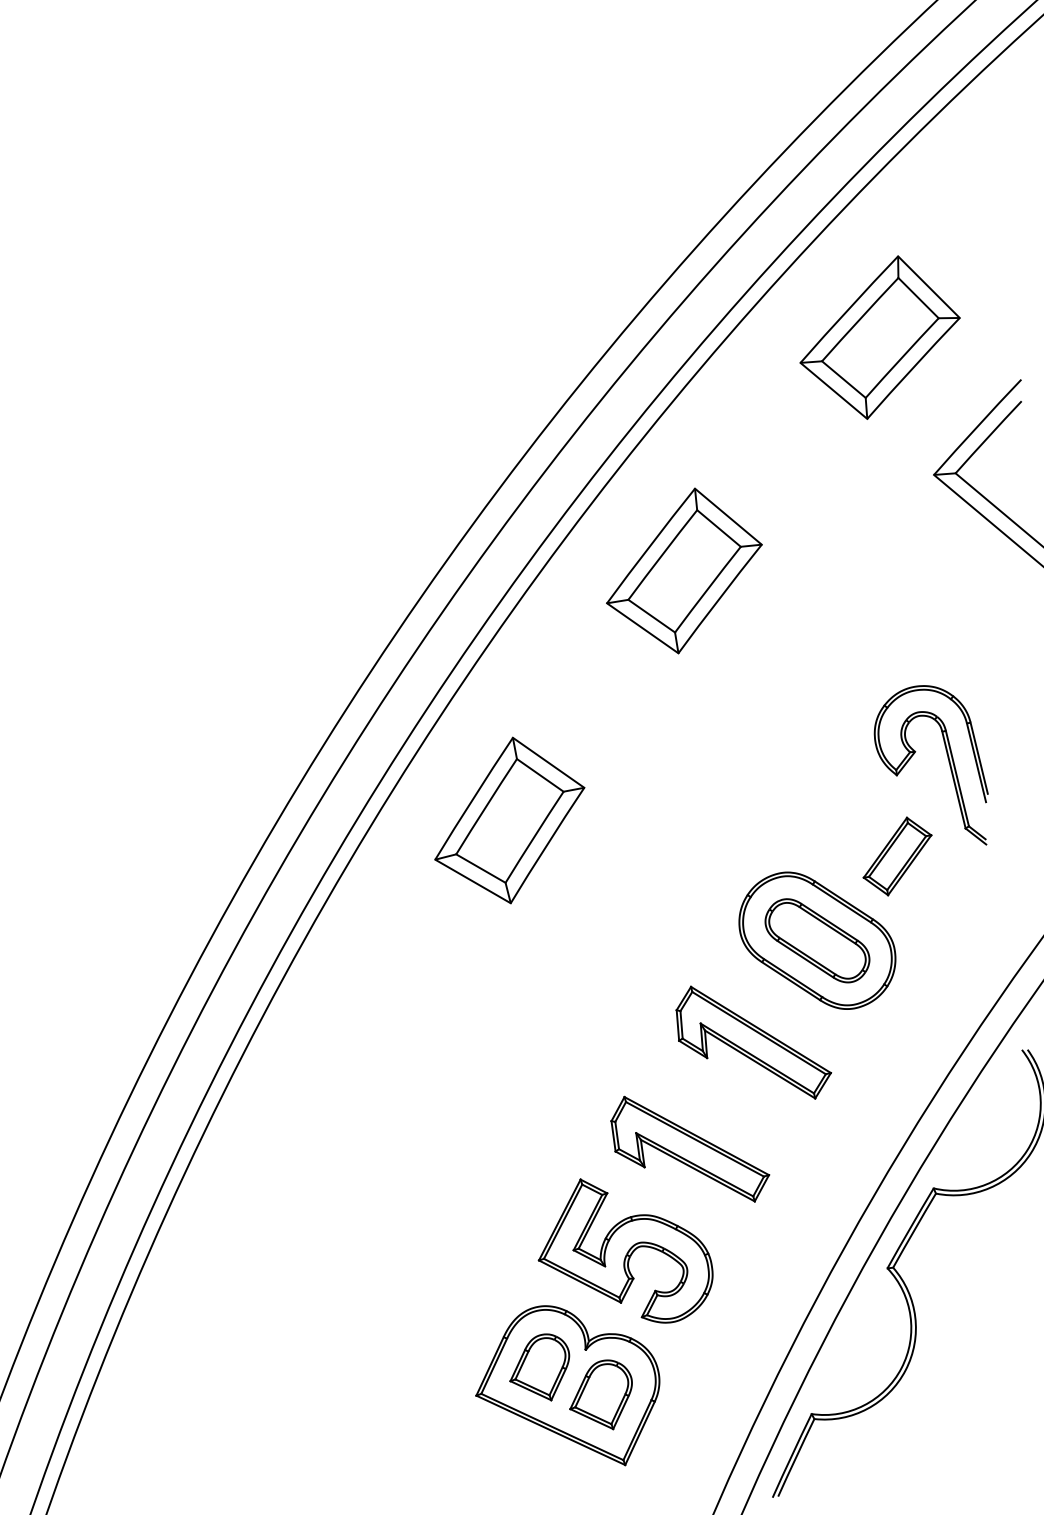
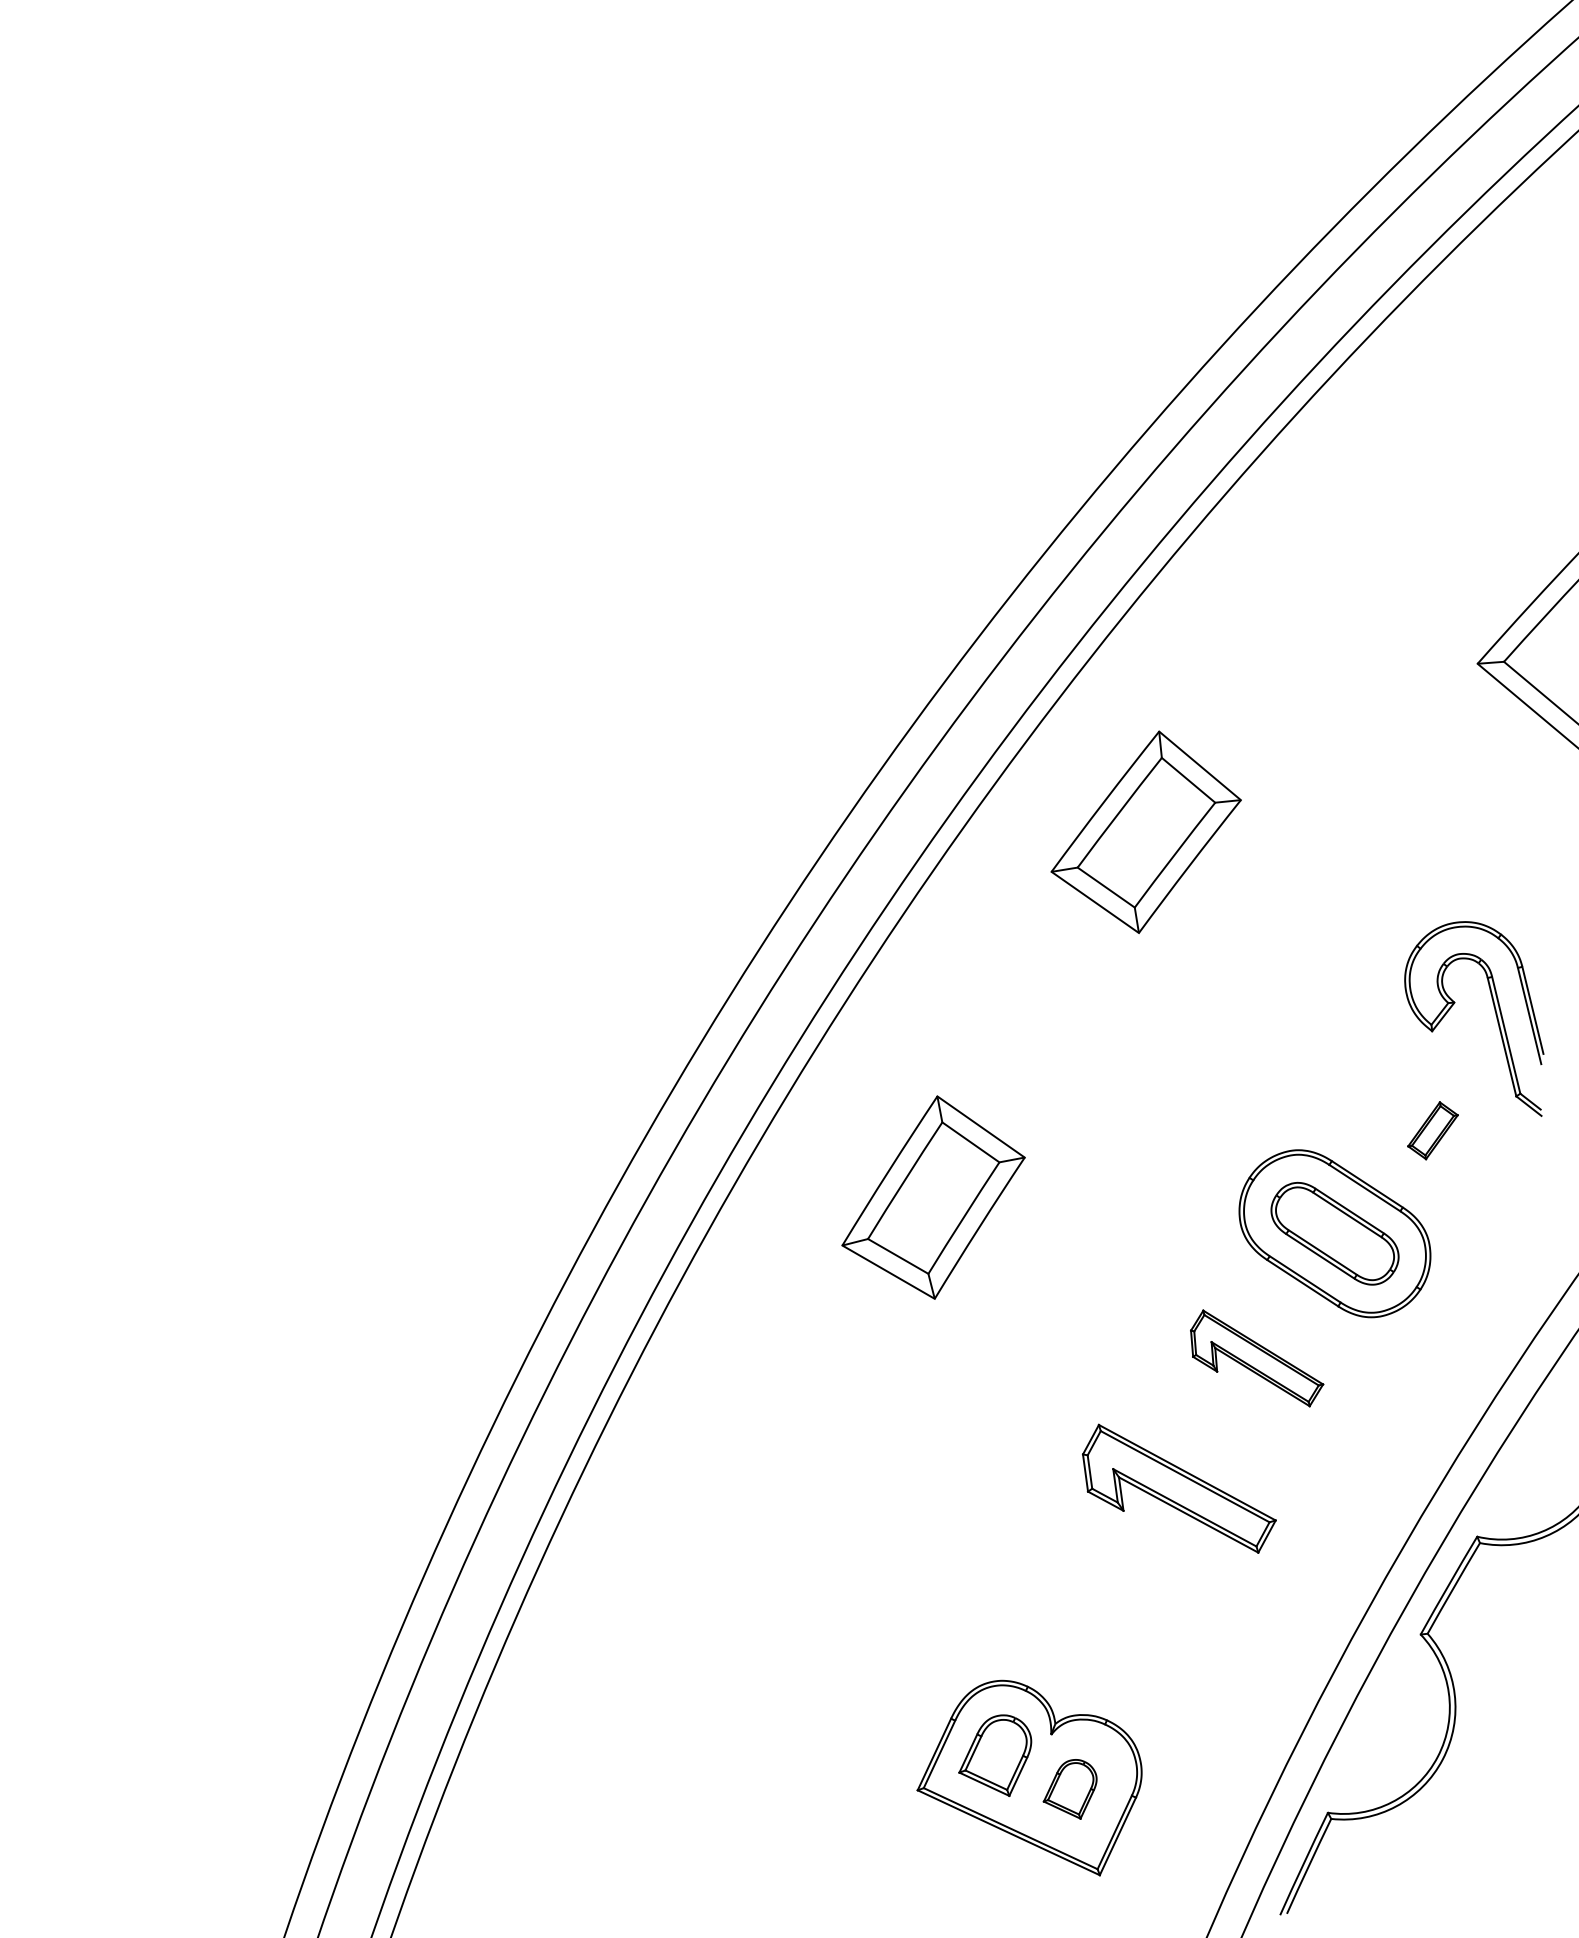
part: (879, 337) -> (1411, 495), removed
part: (683, 570) -> (1145, 831), moved
part: (509, 820) -> (933, 1197), moved
part: (897, 856) -> (1432, 1130), size x0.6
part: (753, 1042) -> (1256, 1358), size x0.7
part: (625, 1250) -> (1100, 1612), removed
part: (600, 1394) -> (1069, 1789), size x0.7

